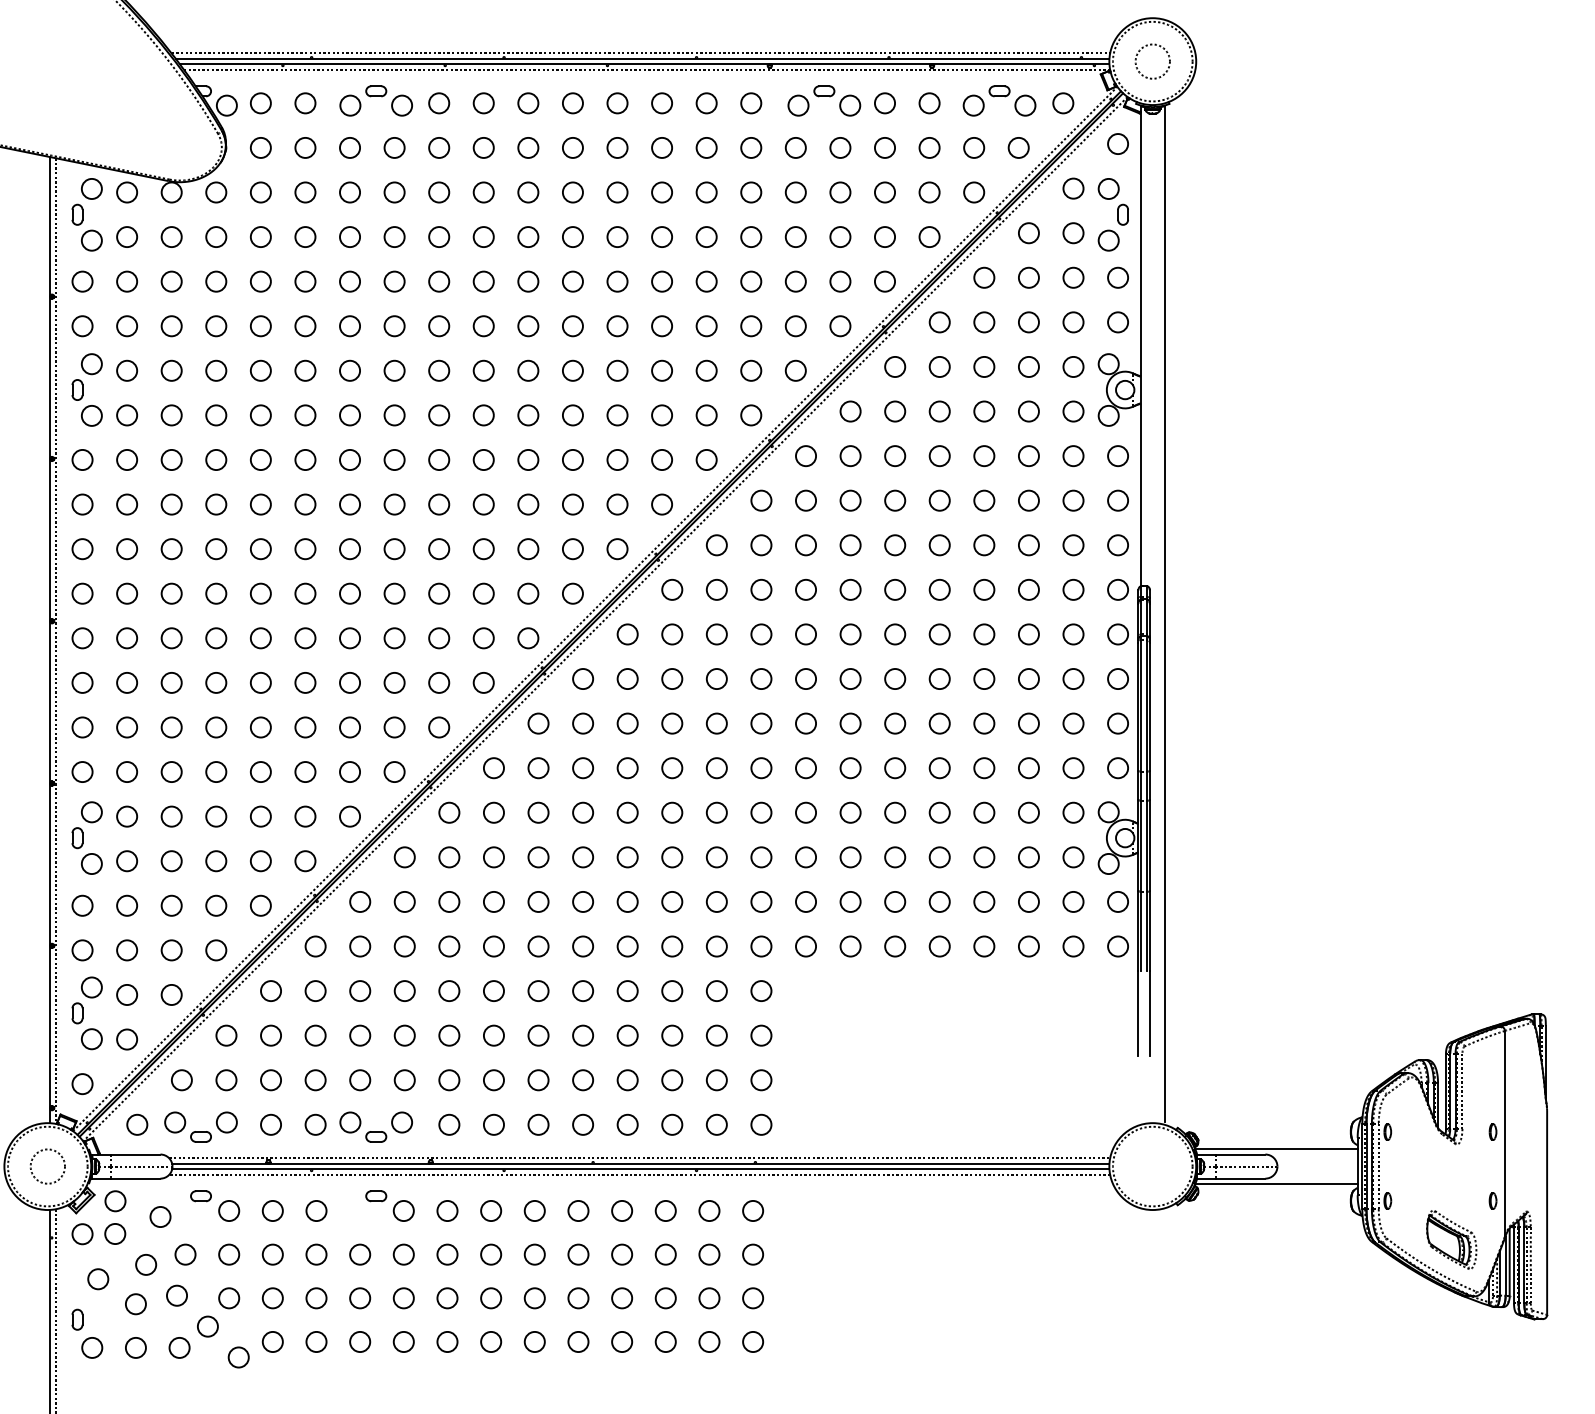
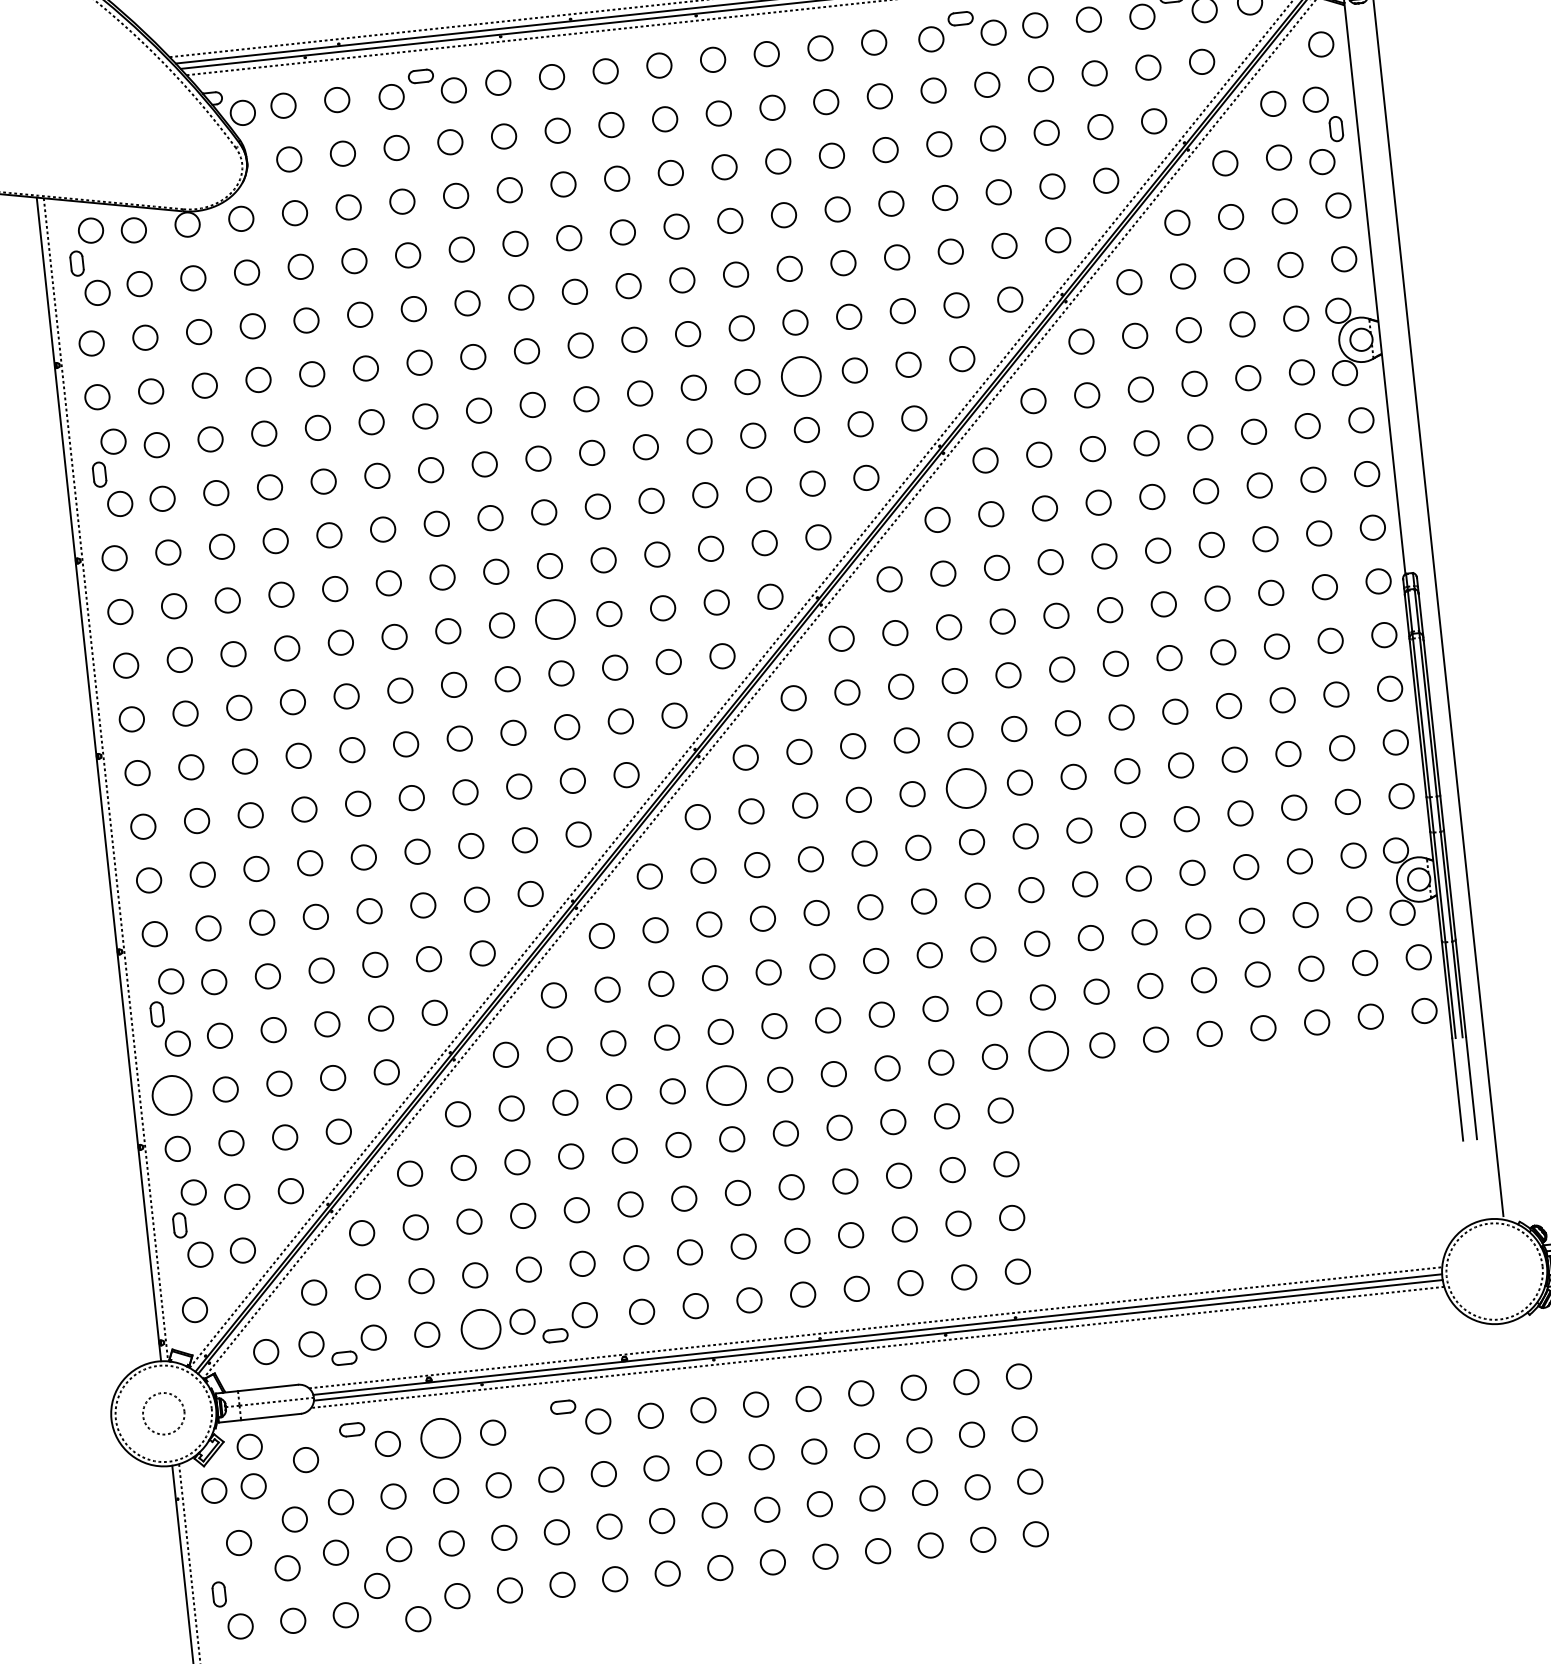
circle: (661, 370) -> (800, 375), size x1.6
circle: (439, 549) -> (556, 620), size x1.6
circle: (761, 723) -> (966, 788), size x1.6
circle: (82, 905) -> (171, 1094), size x1.6
circle: (538, 946) -> (726, 1085), size x1.6
circle: (805, 946) -> (1048, 1051), size x1.6
circle: (315, 1124) -> (480, 1328), size x1.6
circle: (272, 1210) -> (440, 1437), size x1.6

